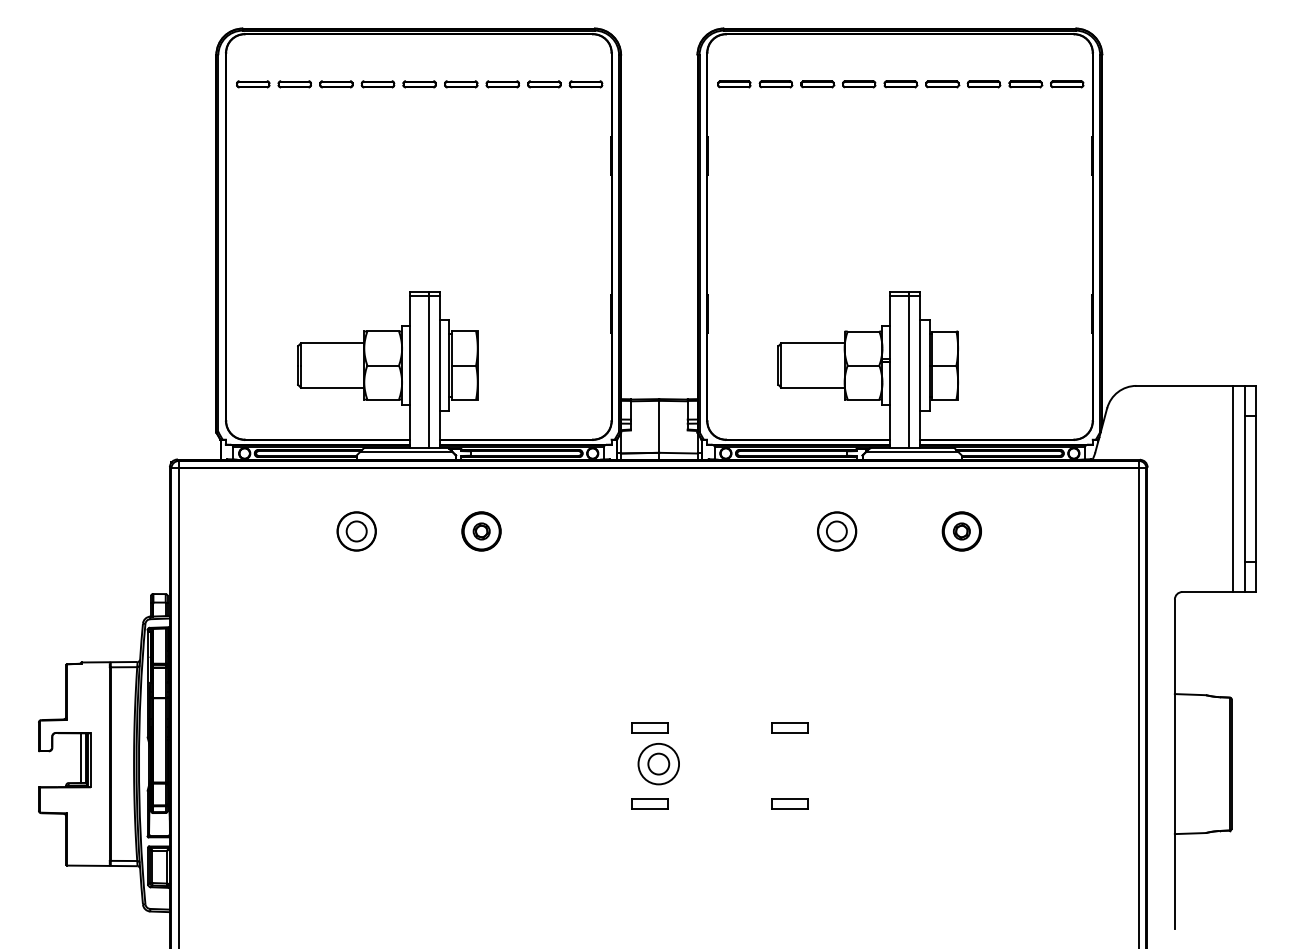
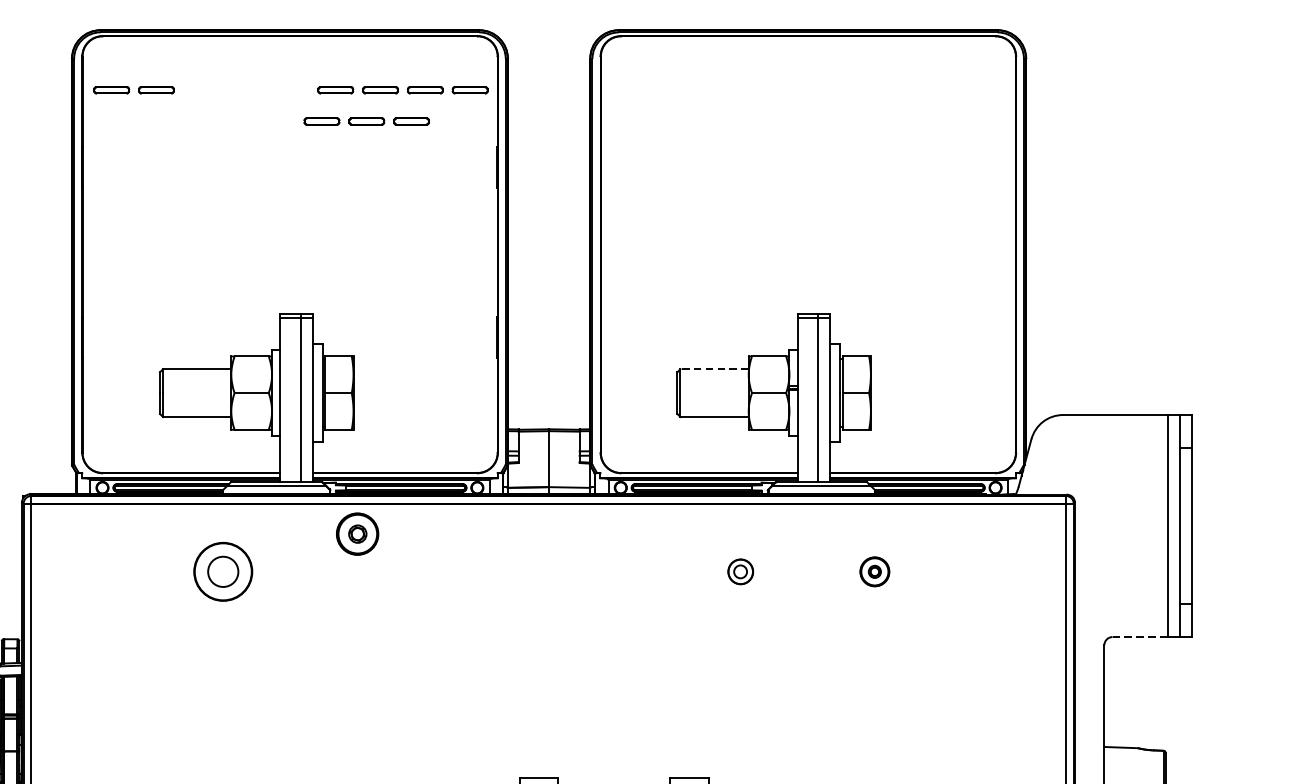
part: (377, 84) -> (366, 121), moved
part: (900, 84) -> (808, 90), removed
line: (812, 343) -> (714, 369), solid -> dashed
part: (356, 531) -> (222, 571), size x1.4
part: (481, 531) -> (357, 534), moved
part: (837, 531) -> (741, 571), size x0.6
part: (961, 531) -> (874, 571), size x0.7
line: (1207, 592) -> (1139, 637), solid -> dashed

